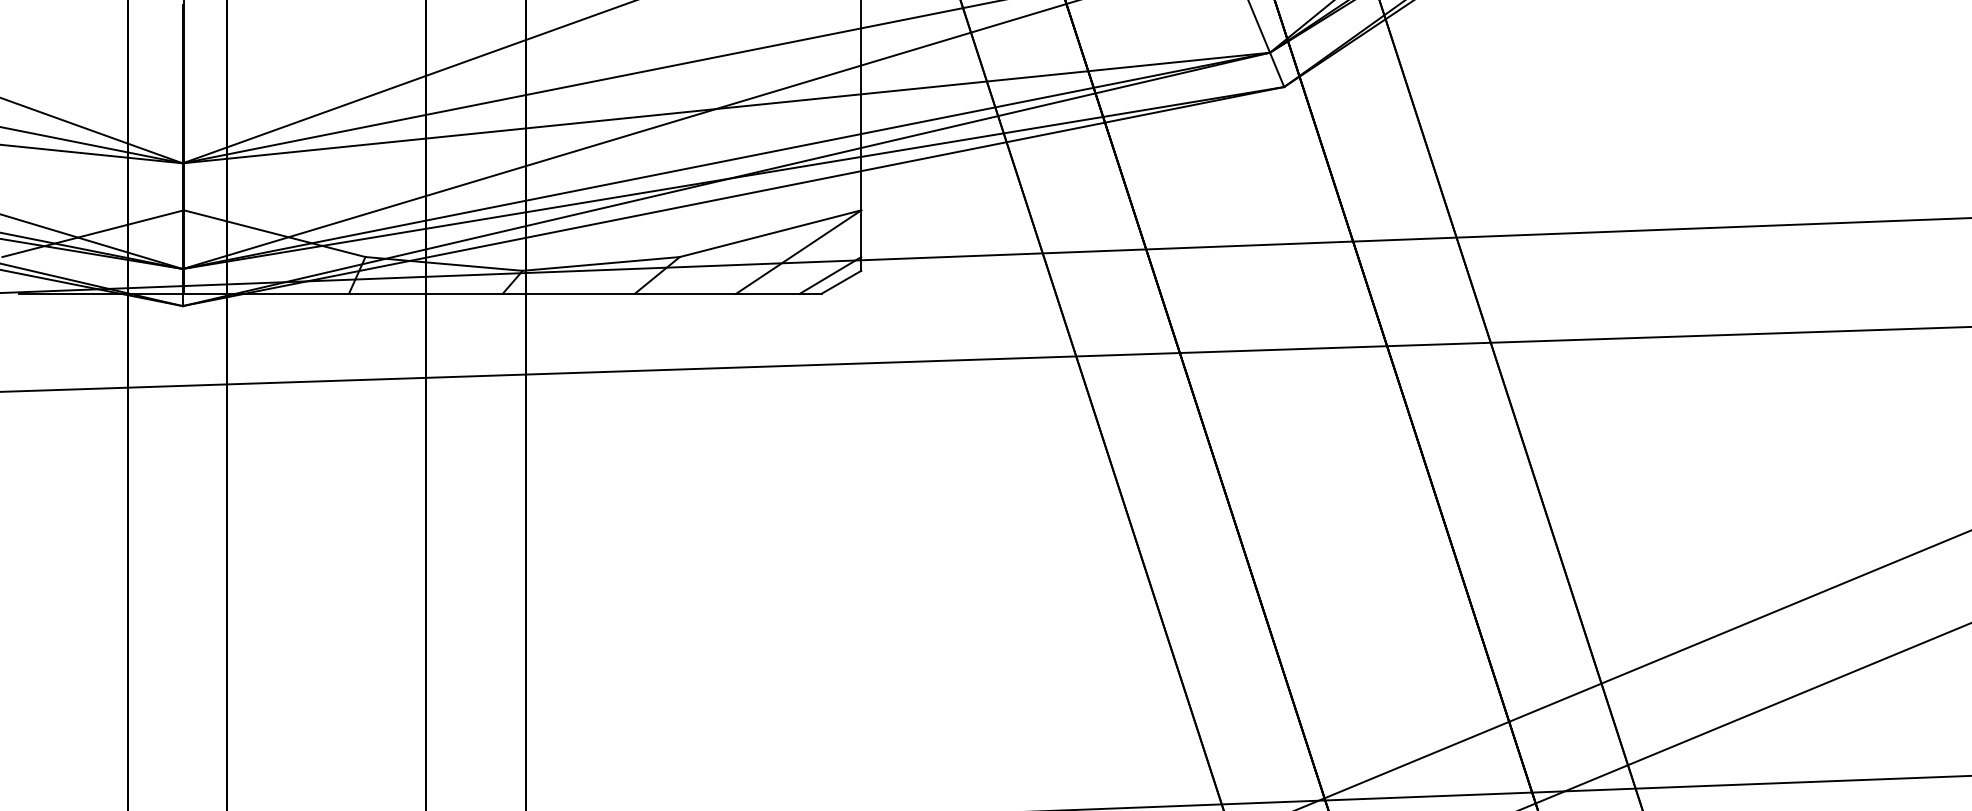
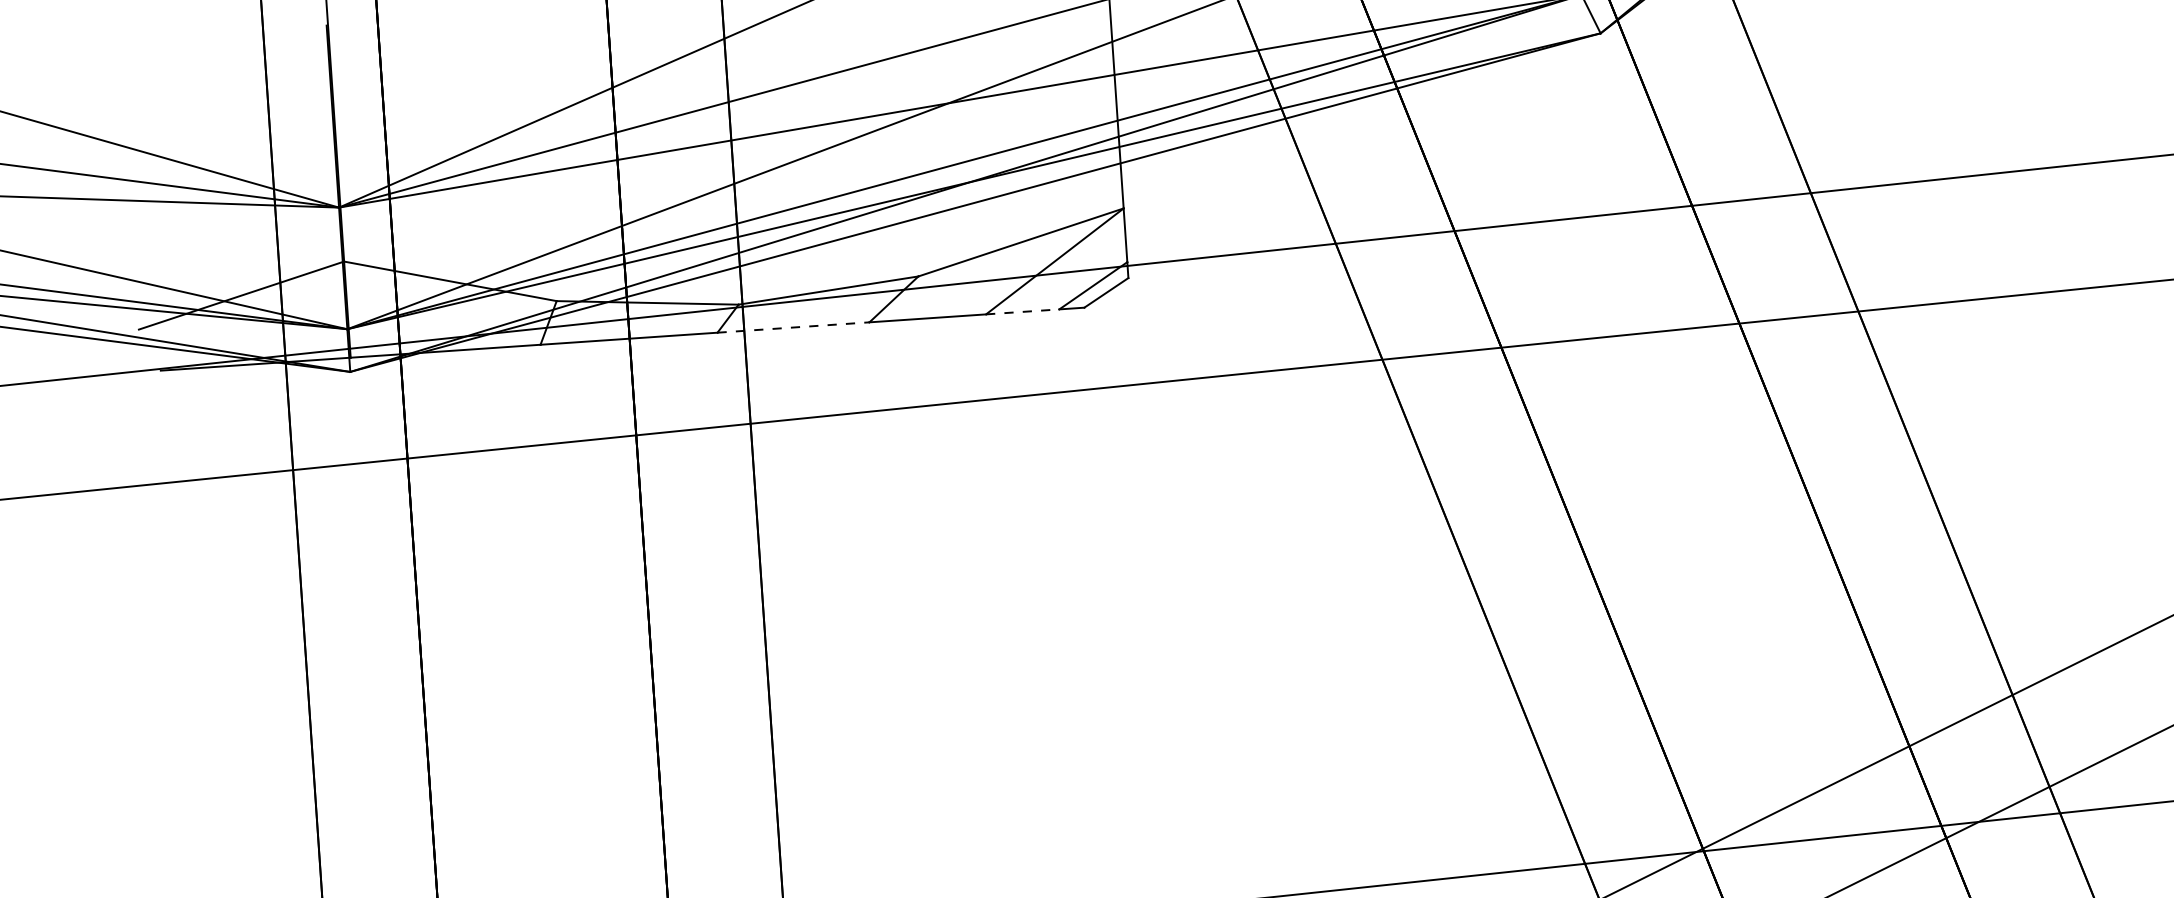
line: (569, 293) -> (794, 327), solid -> dashed
line: (767, 293) -> (1022, 311), solid -> dashed

